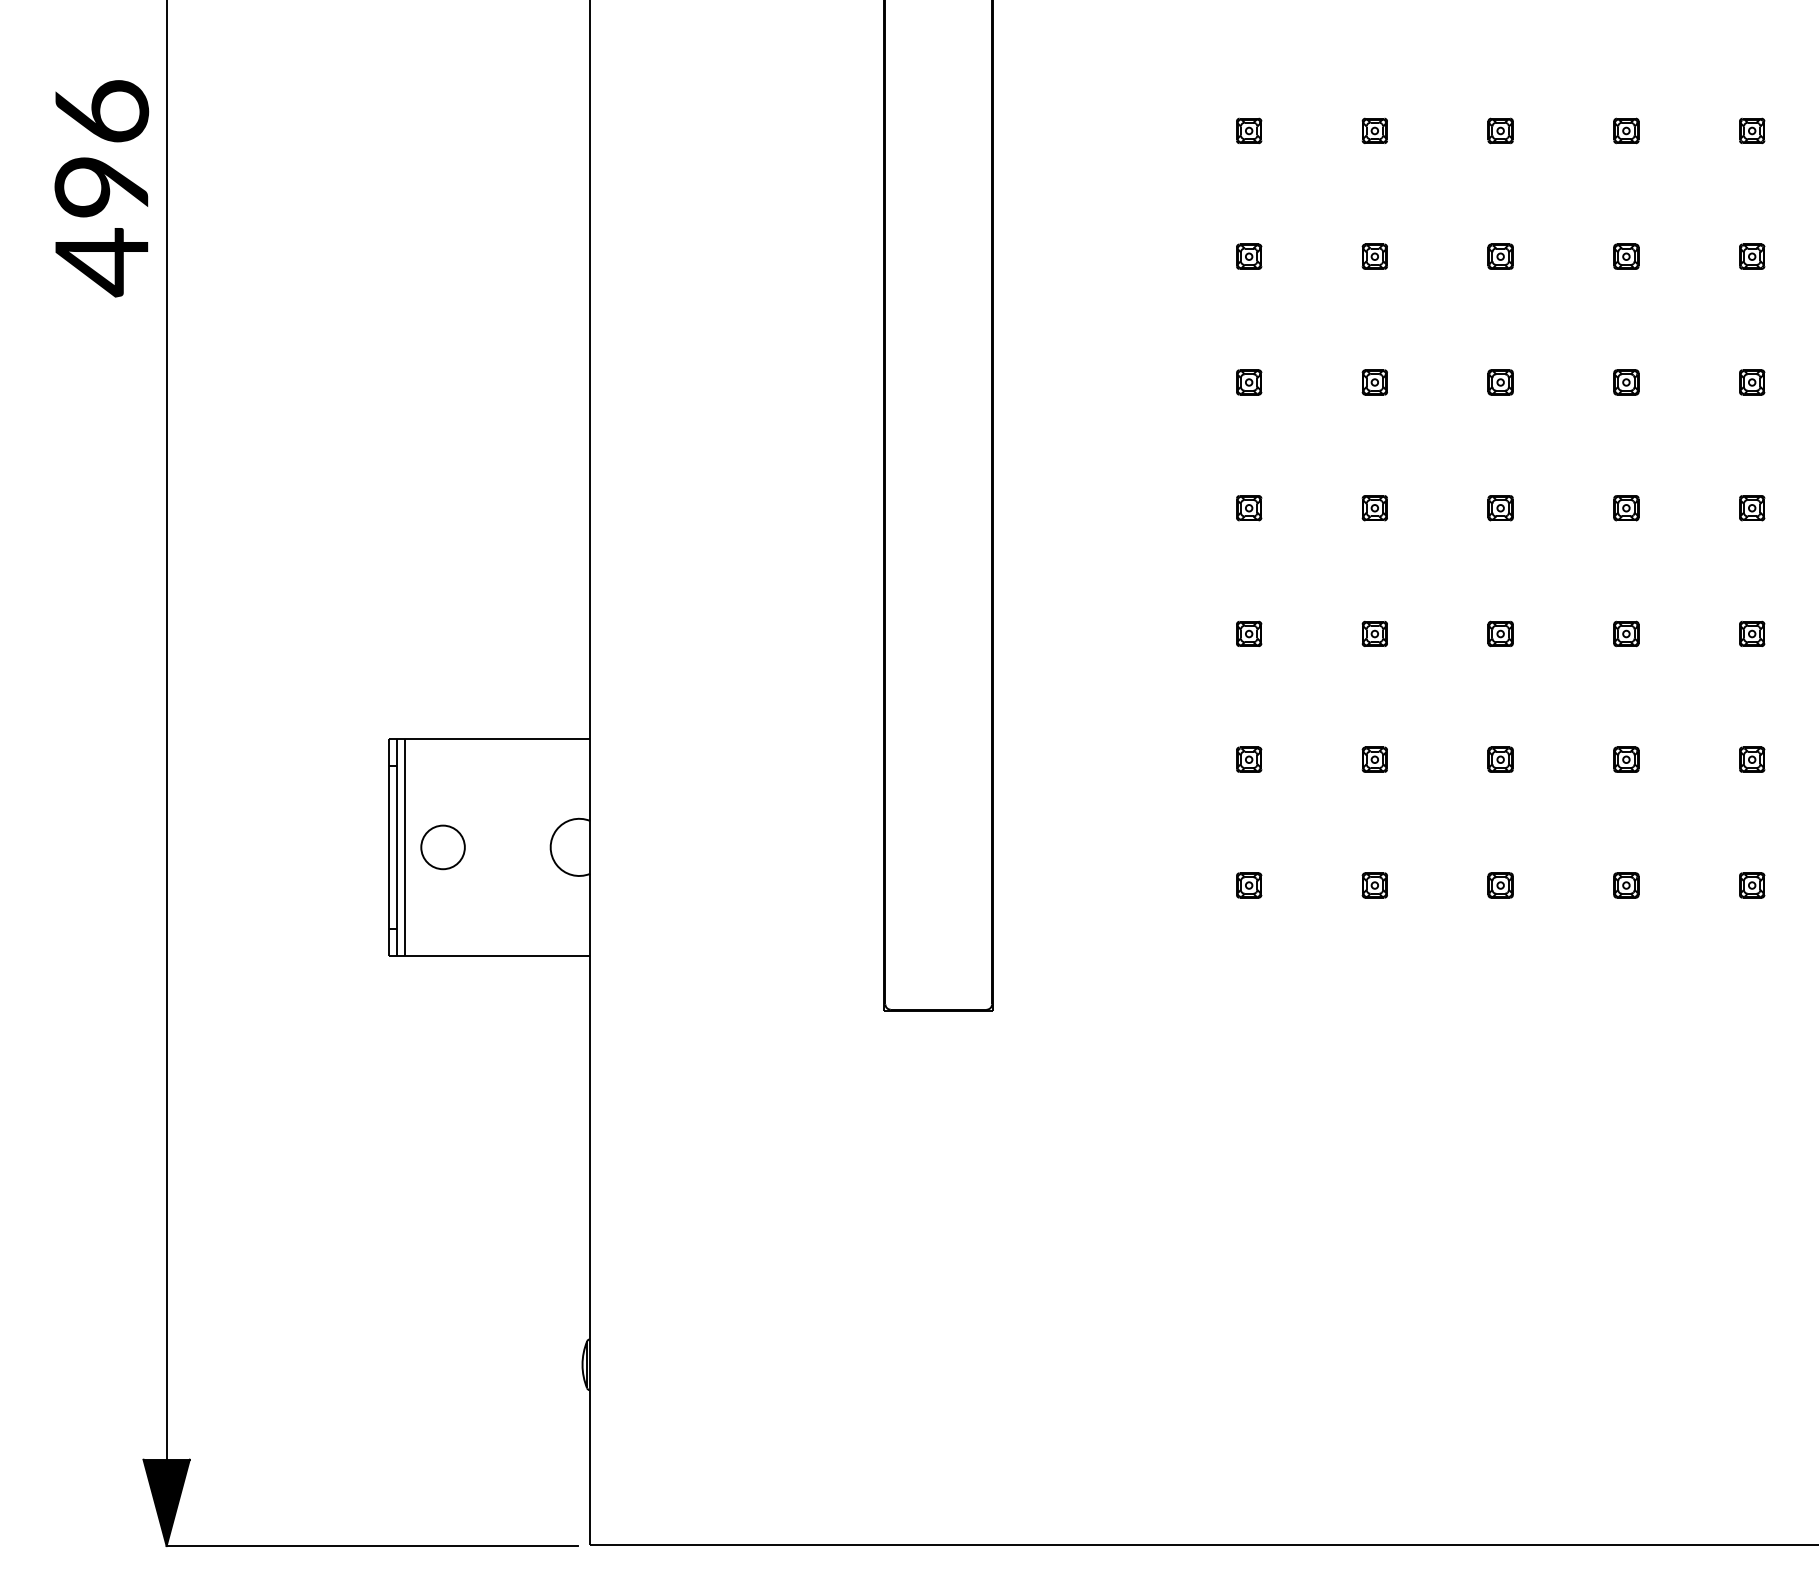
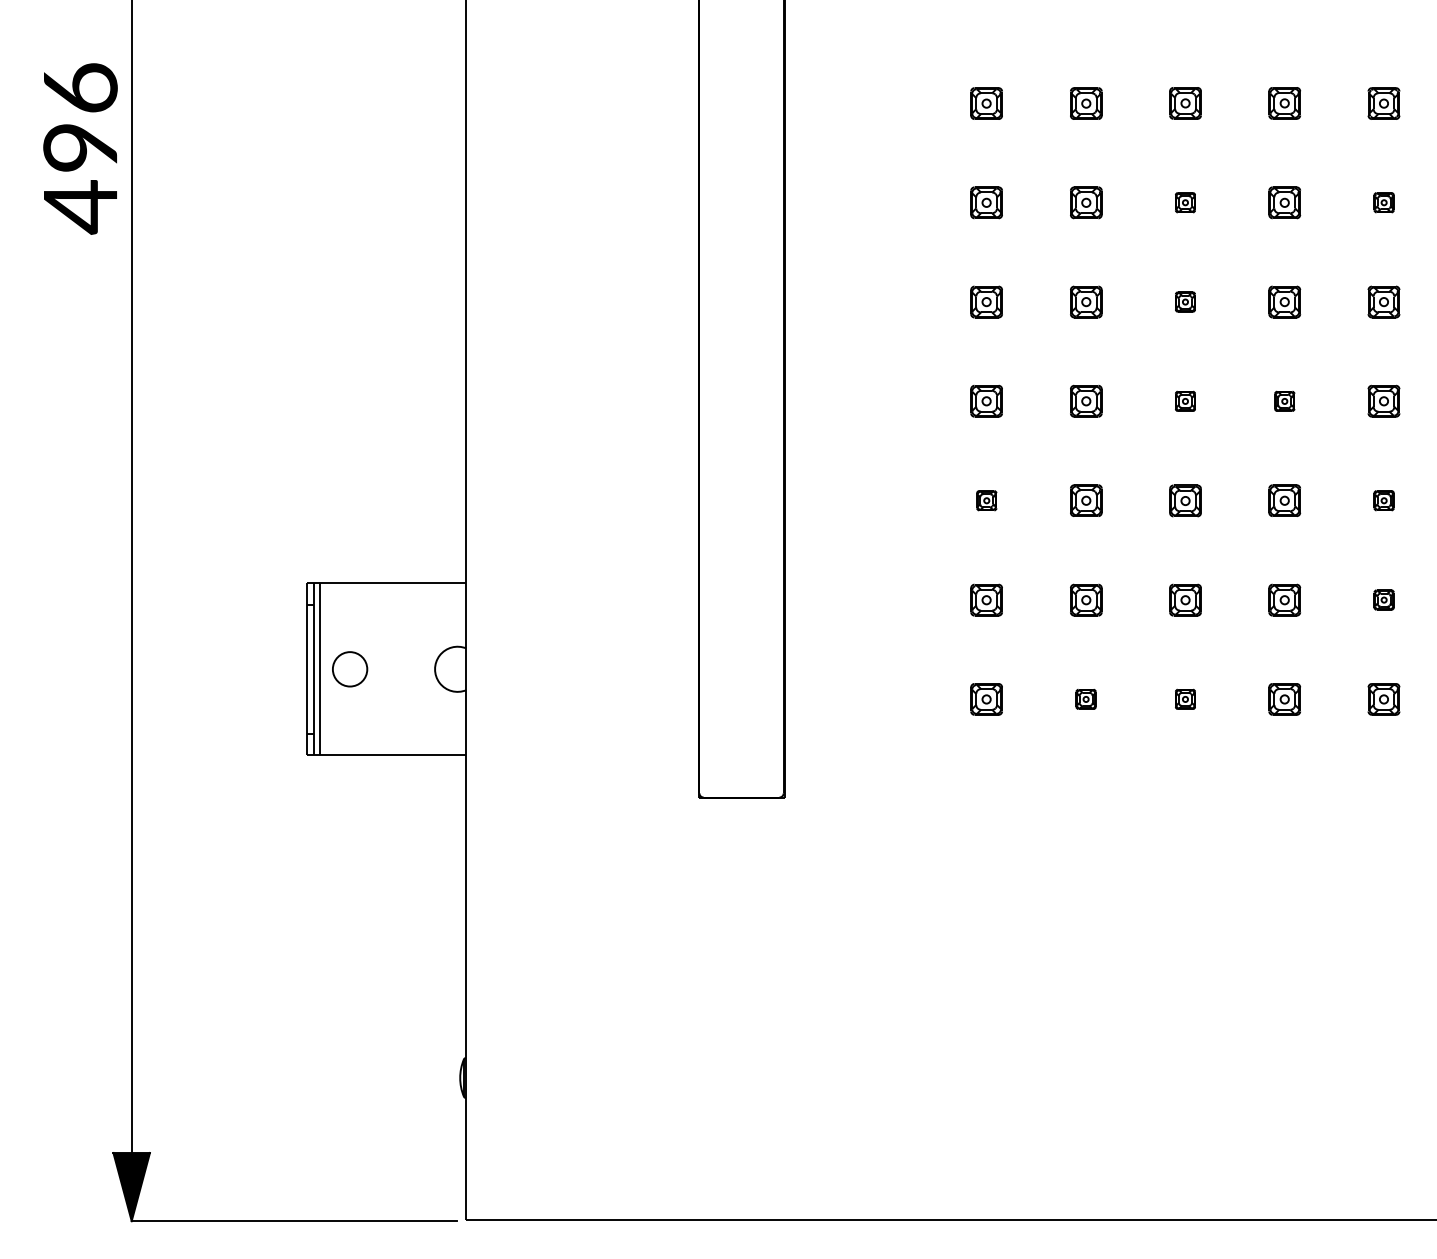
part: (1249, 130) -> (987, 103), size x1.6
part: (1374, 130) -> (1085, 103), size x1.6
part: (1500, 130) -> (1185, 103), size x1.6
part: (1626, 130) -> (1284, 103), size x1.6
part: (1752, 130) -> (1384, 103), size x1.6
part: (1249, 256) -> (987, 202), size x1.6
part: (1374, 256) -> (1085, 202), size x1.6
part: (1626, 256) -> (1284, 202), size x1.6
part: (1249, 382) -> (987, 302), size x1.6
part: (1374, 382) -> (1085, 302), size x1.6
part: (1626, 382) -> (1284, 302), size x1.6
part: (1752, 382) -> (1384, 302), size x1.6
part: (1249, 508) -> (987, 401), size x1.6
part: (1374, 508) -> (1085, 401), size x1.6
part: (1752, 508) -> (1384, 401), size x1.6
part: (1374, 633) -> (1085, 500), size x1.6
part: (1500, 633) -> (1185, 500), size x1.6
part: (1626, 633) -> (1284, 500), size x1.6
part: (1249, 759) -> (987, 599), size x1.6
part: (1374, 759) -> (1085, 599), size x1.6
part: (1500, 759) -> (1185, 599), size x1.6
part: (1626, 759) -> (1284, 599), size x1.6
part: (1249, 885) -> (987, 699), size x1.6
part: (1626, 885) -> (1284, 699), size x1.6
part: (1752, 885) -> (1384, 699), size x1.6

